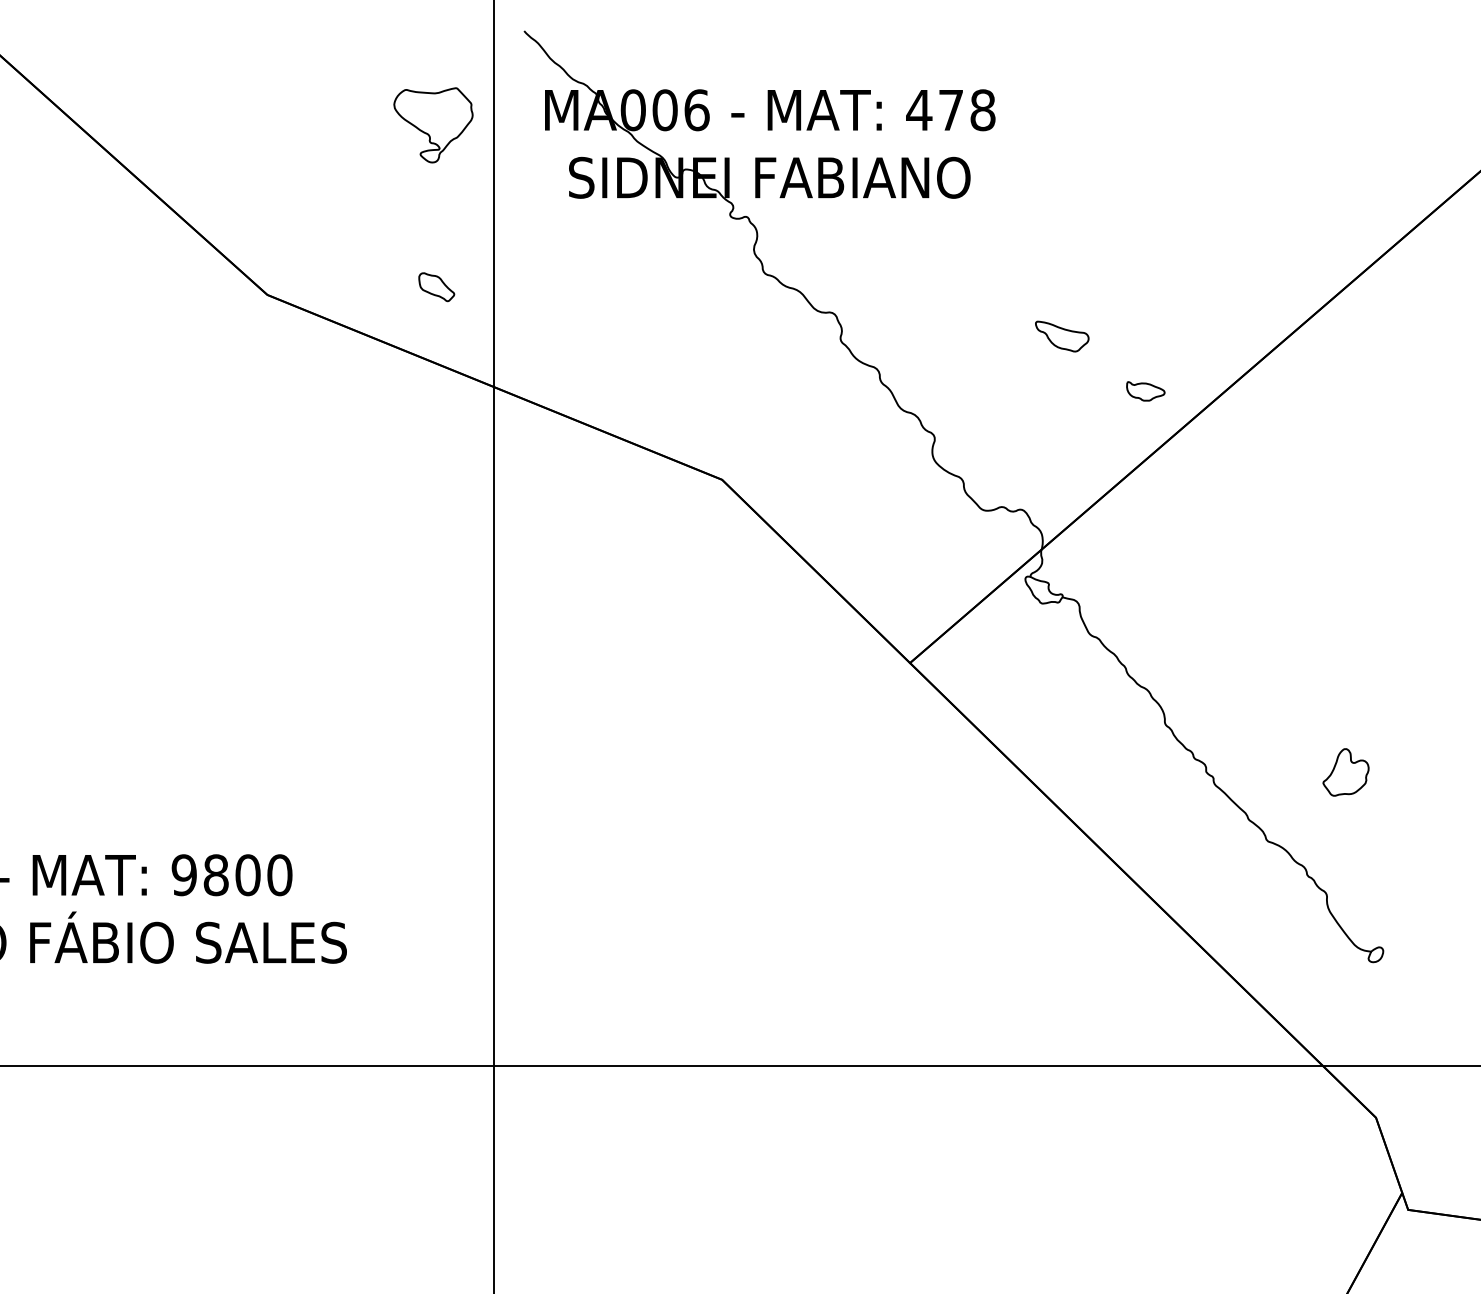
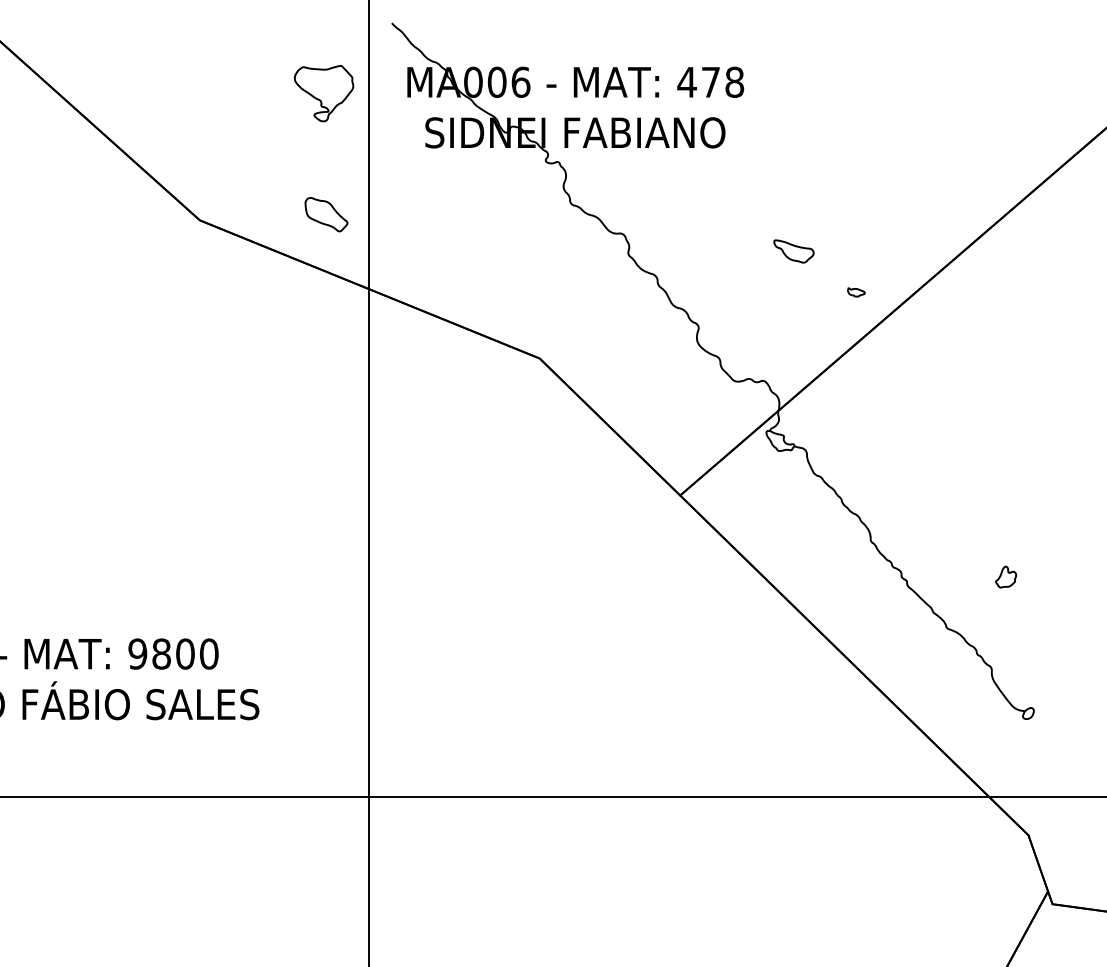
part: (436, 287) -> (326, 214), size x1.6
part: (1145, 391) -> (856, 292), size x0.6
part: (1345, 771) -> (1005, 576), size x0.6

